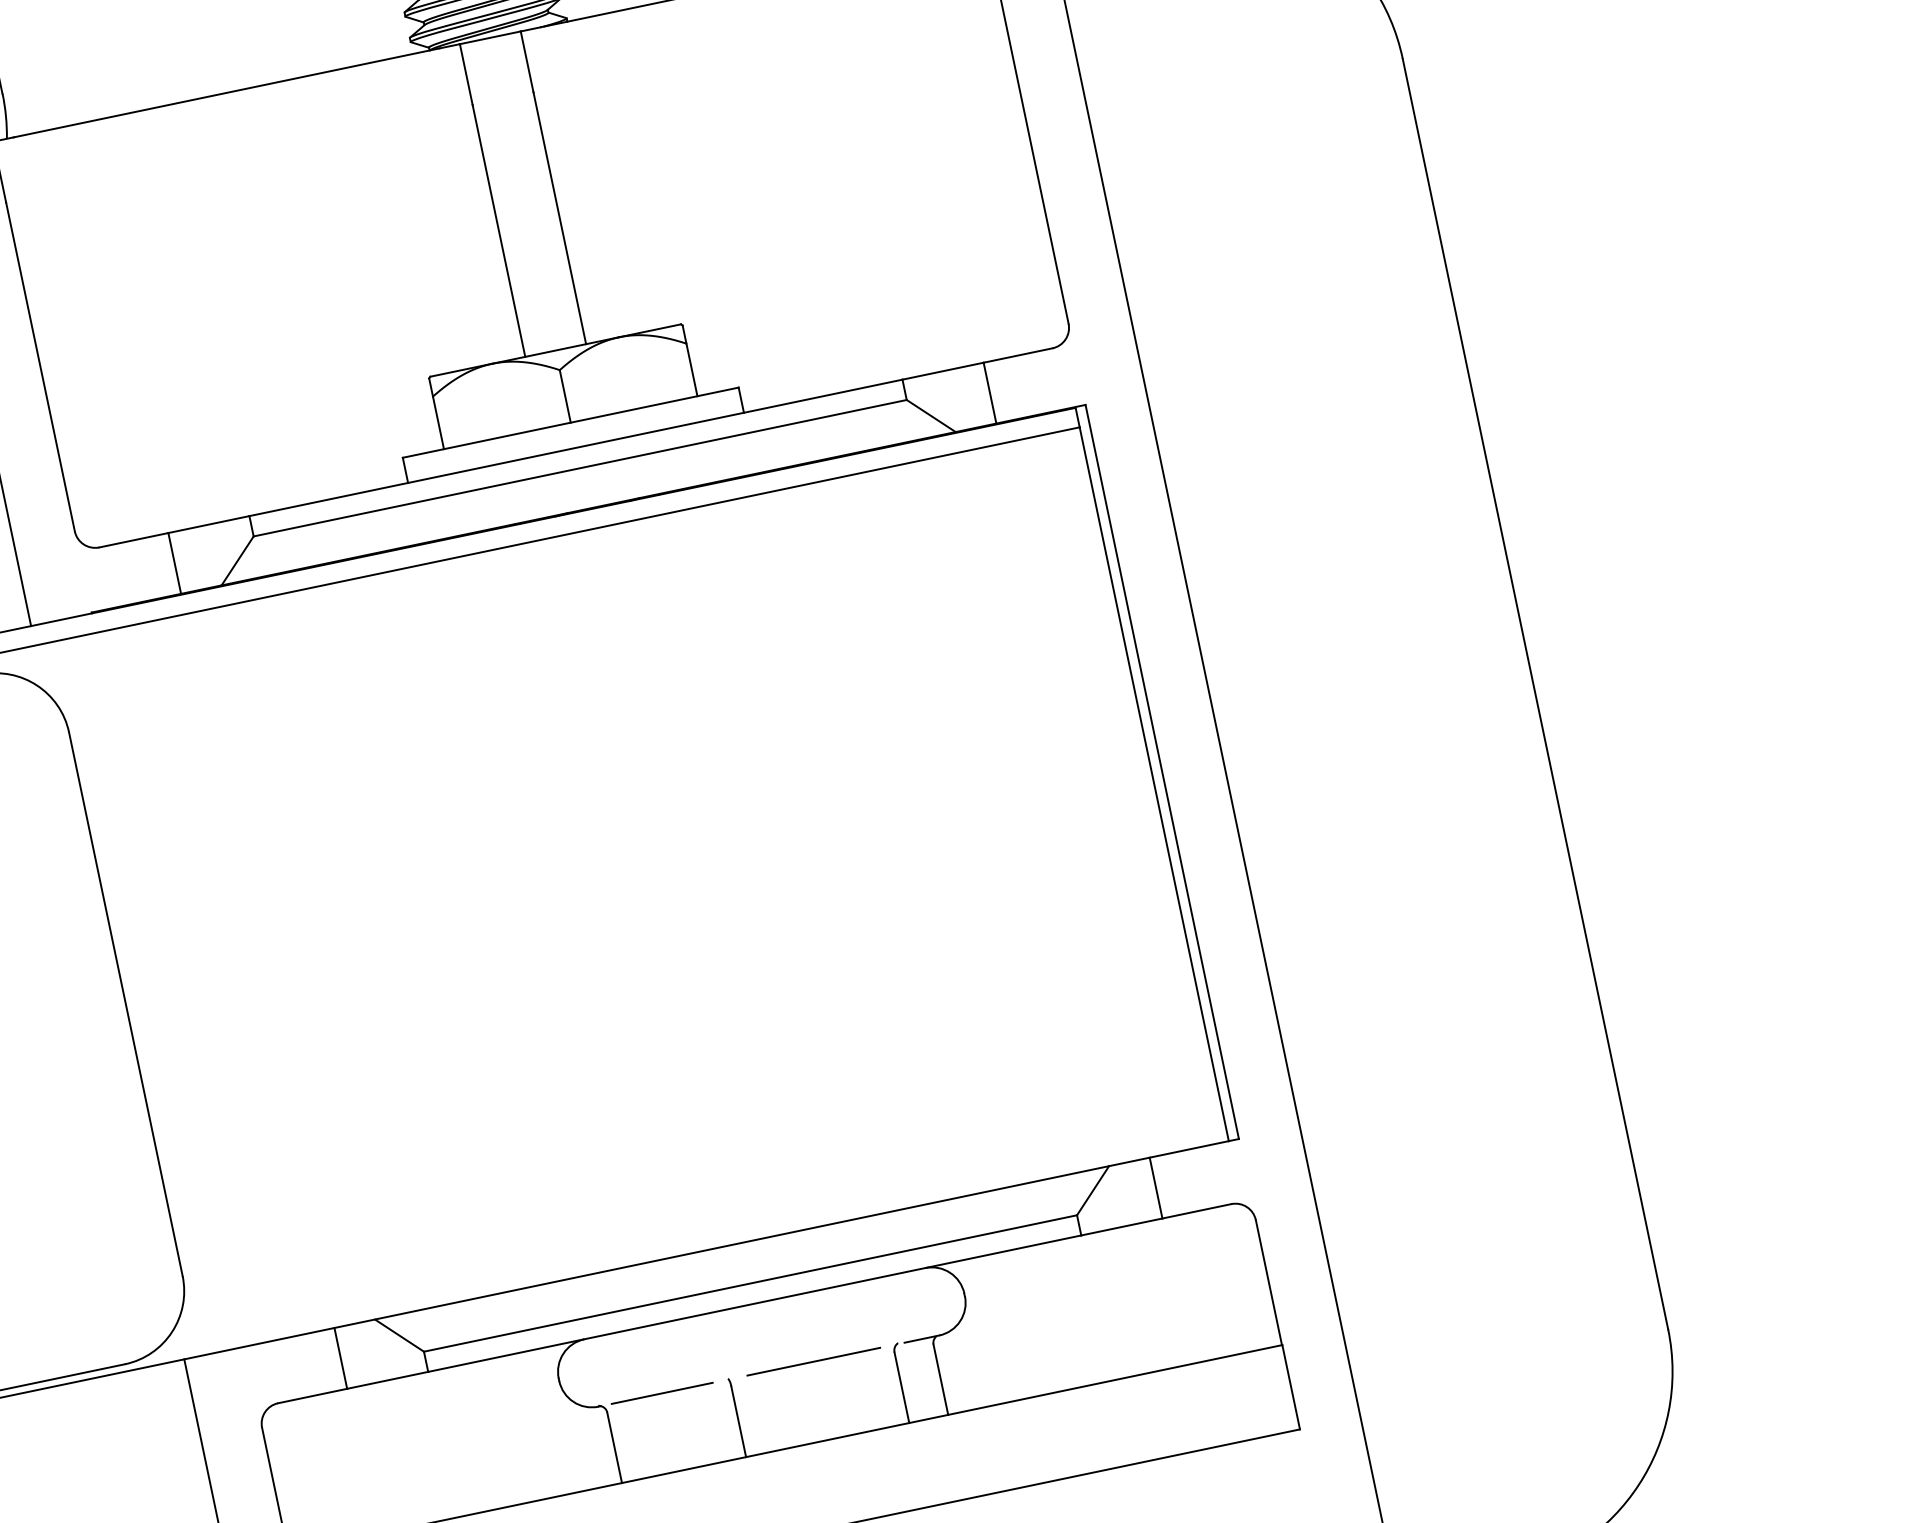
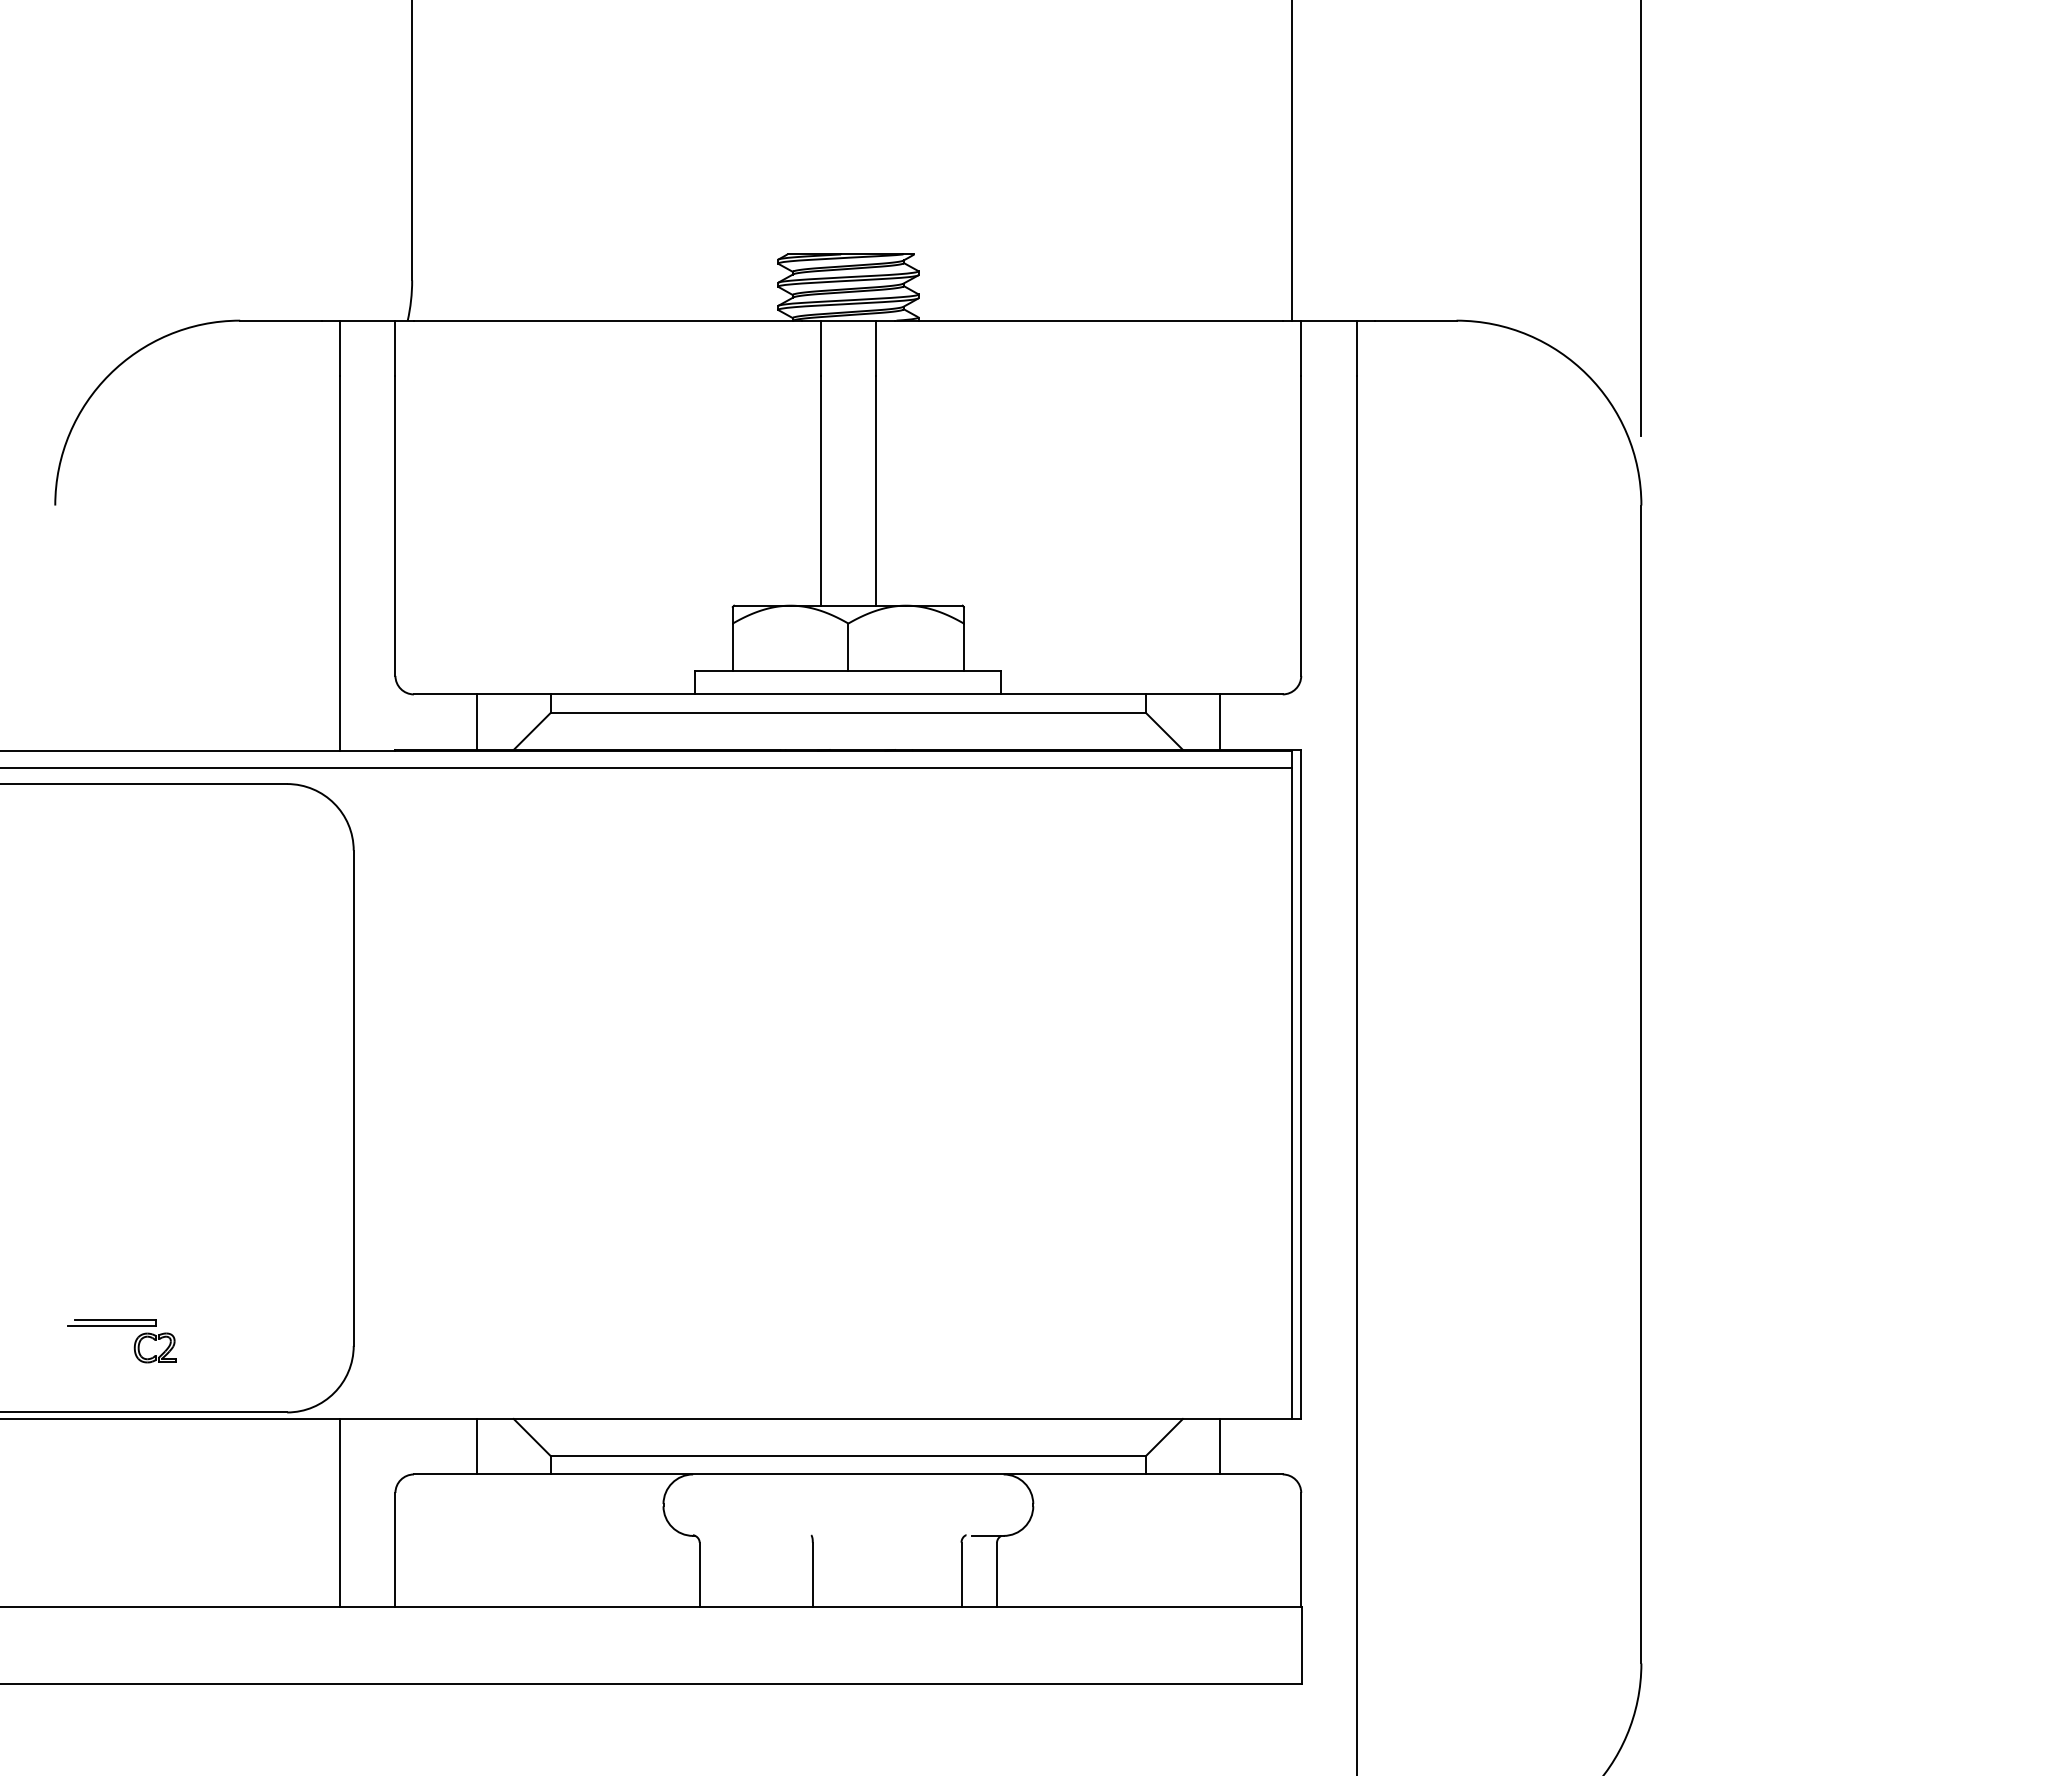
line: (813, 1361) -> (889, 1535), removed
line: (662, 1392) -> (751, 1535), removed

